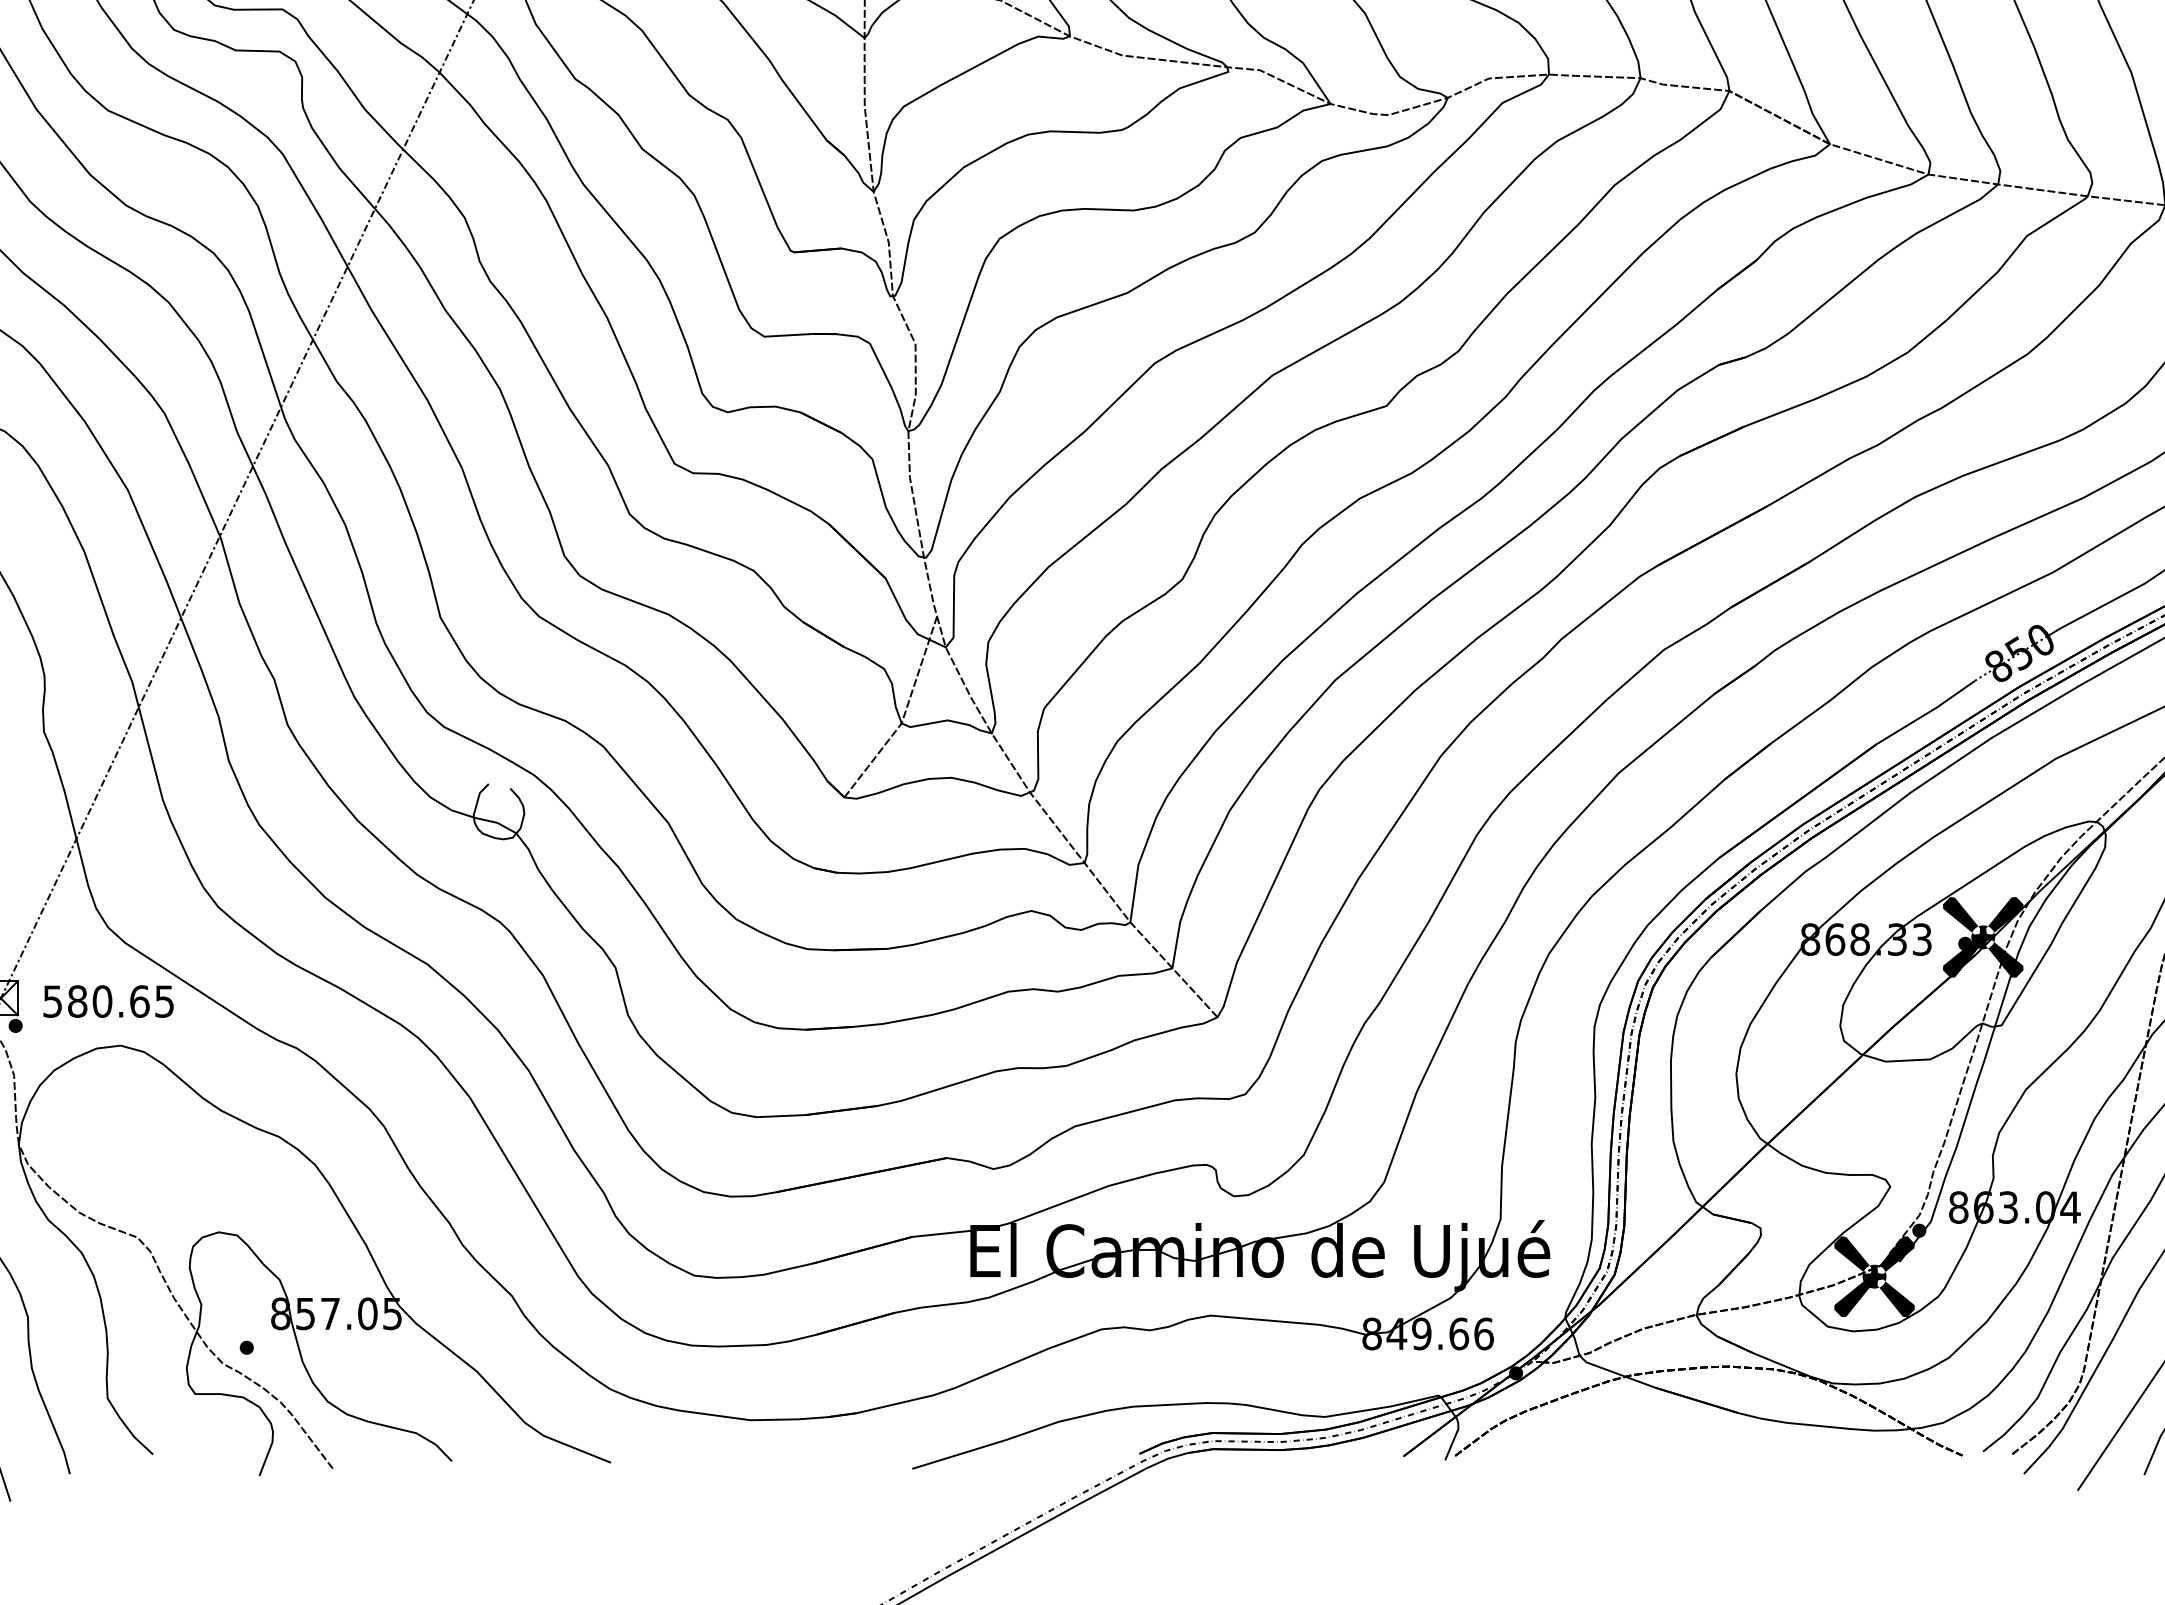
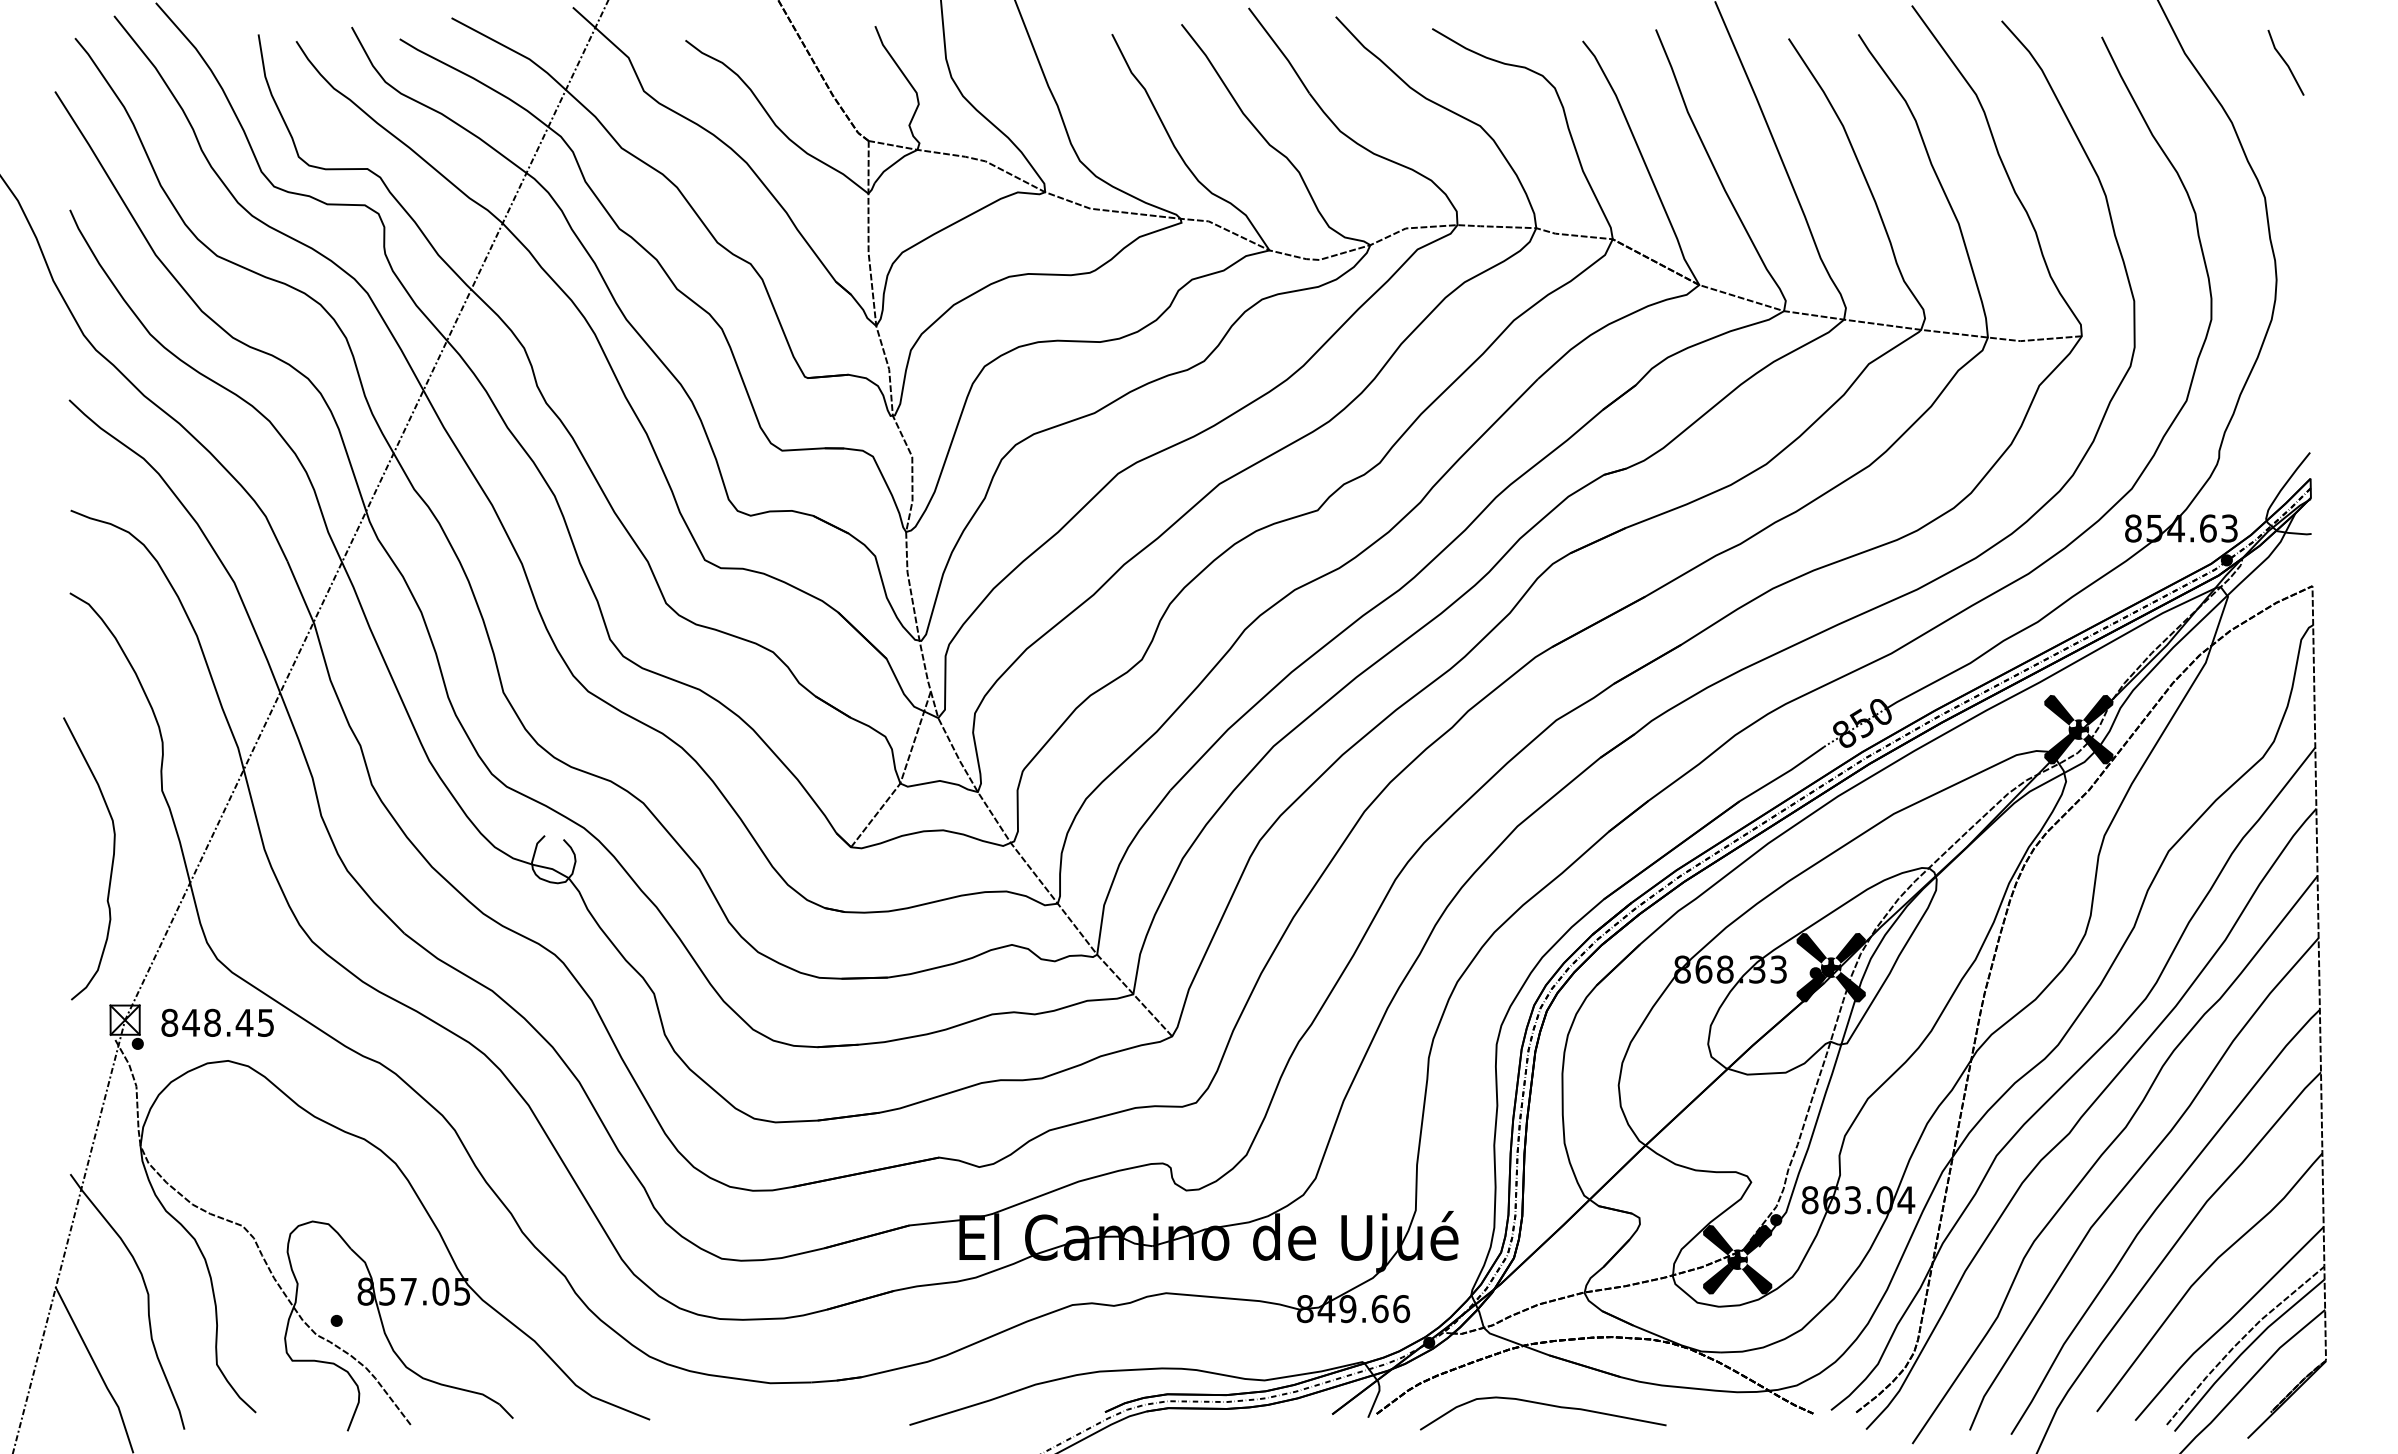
text: (96, 1001) -> (207, 1022), 580.65 -> 848.45
curve: (1650, 1446) -> (1544, 1405), added

